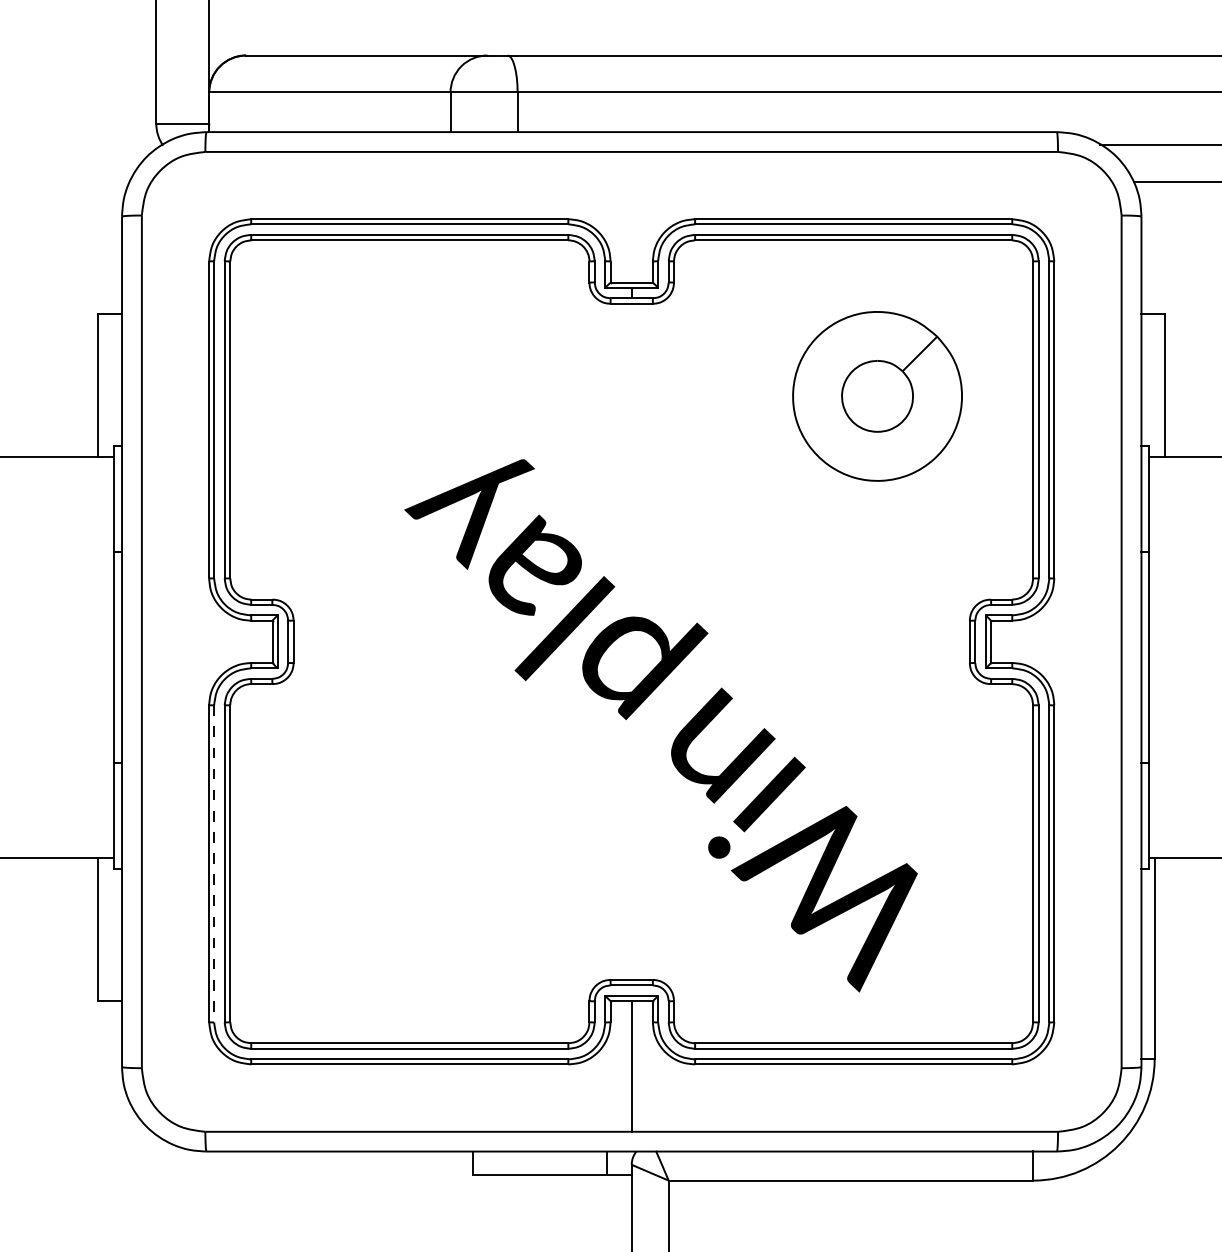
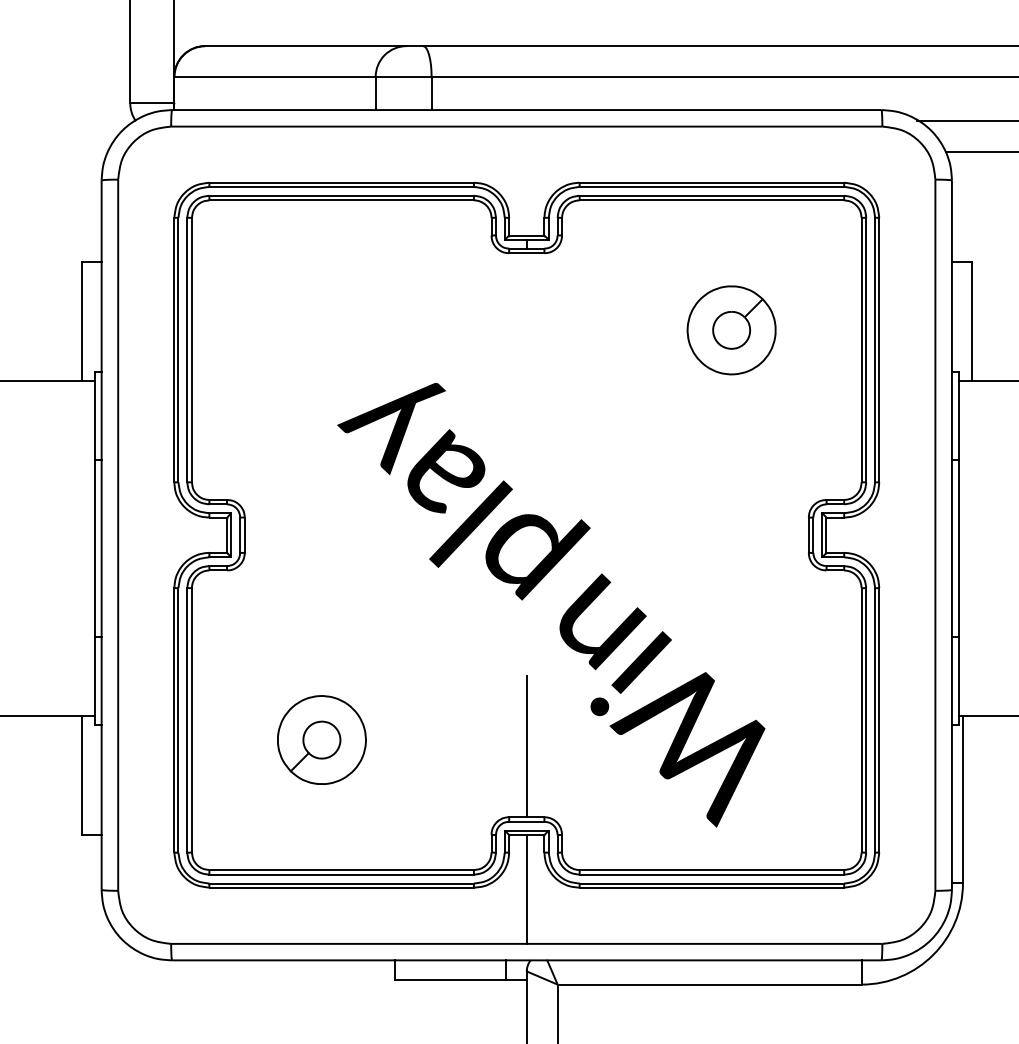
part: (876, 395) -> (730, 329), size x0.62
line: (214, 863) -> (178, 720), dashed -> solid
part: (385, 887) -> (321, 740), added
line: (631, 895) -> (526, 746), added

